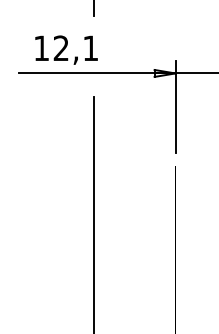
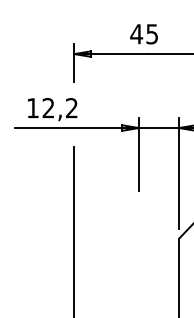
text: (90, 48) -> (71, 108), 12,1 -> 12,2

